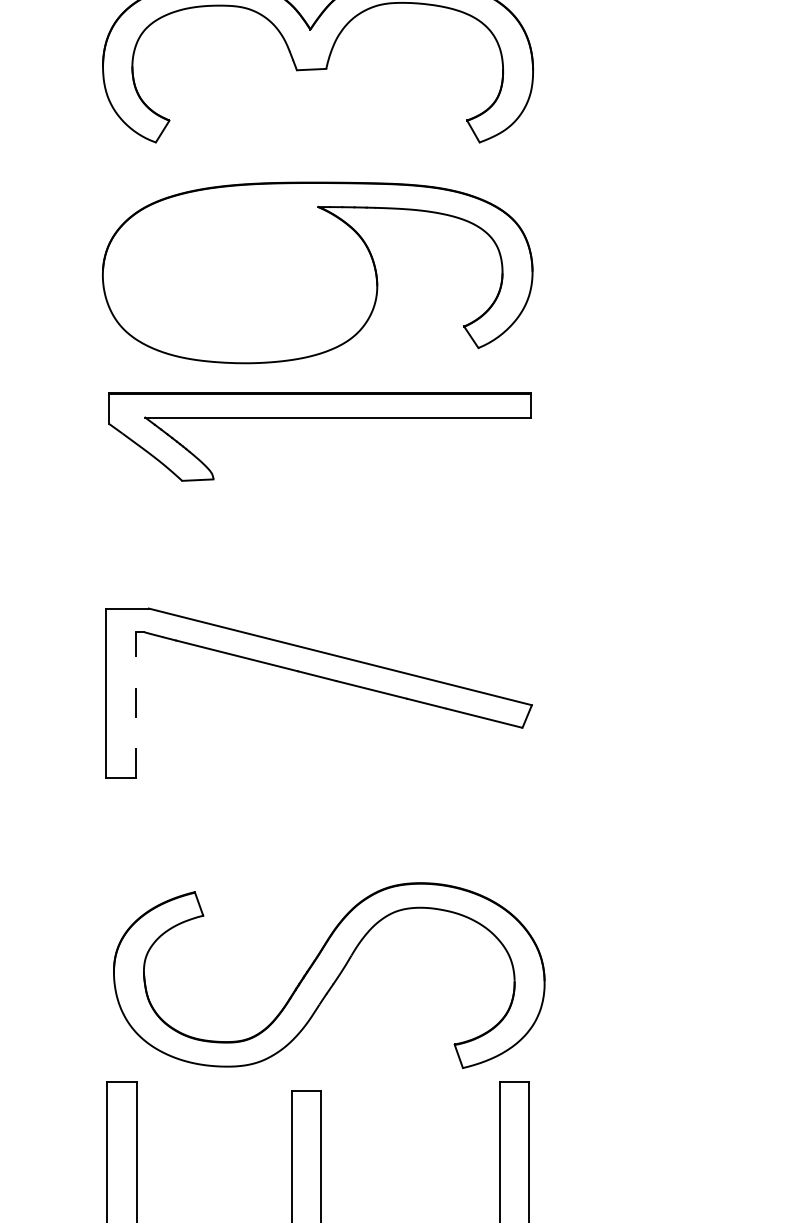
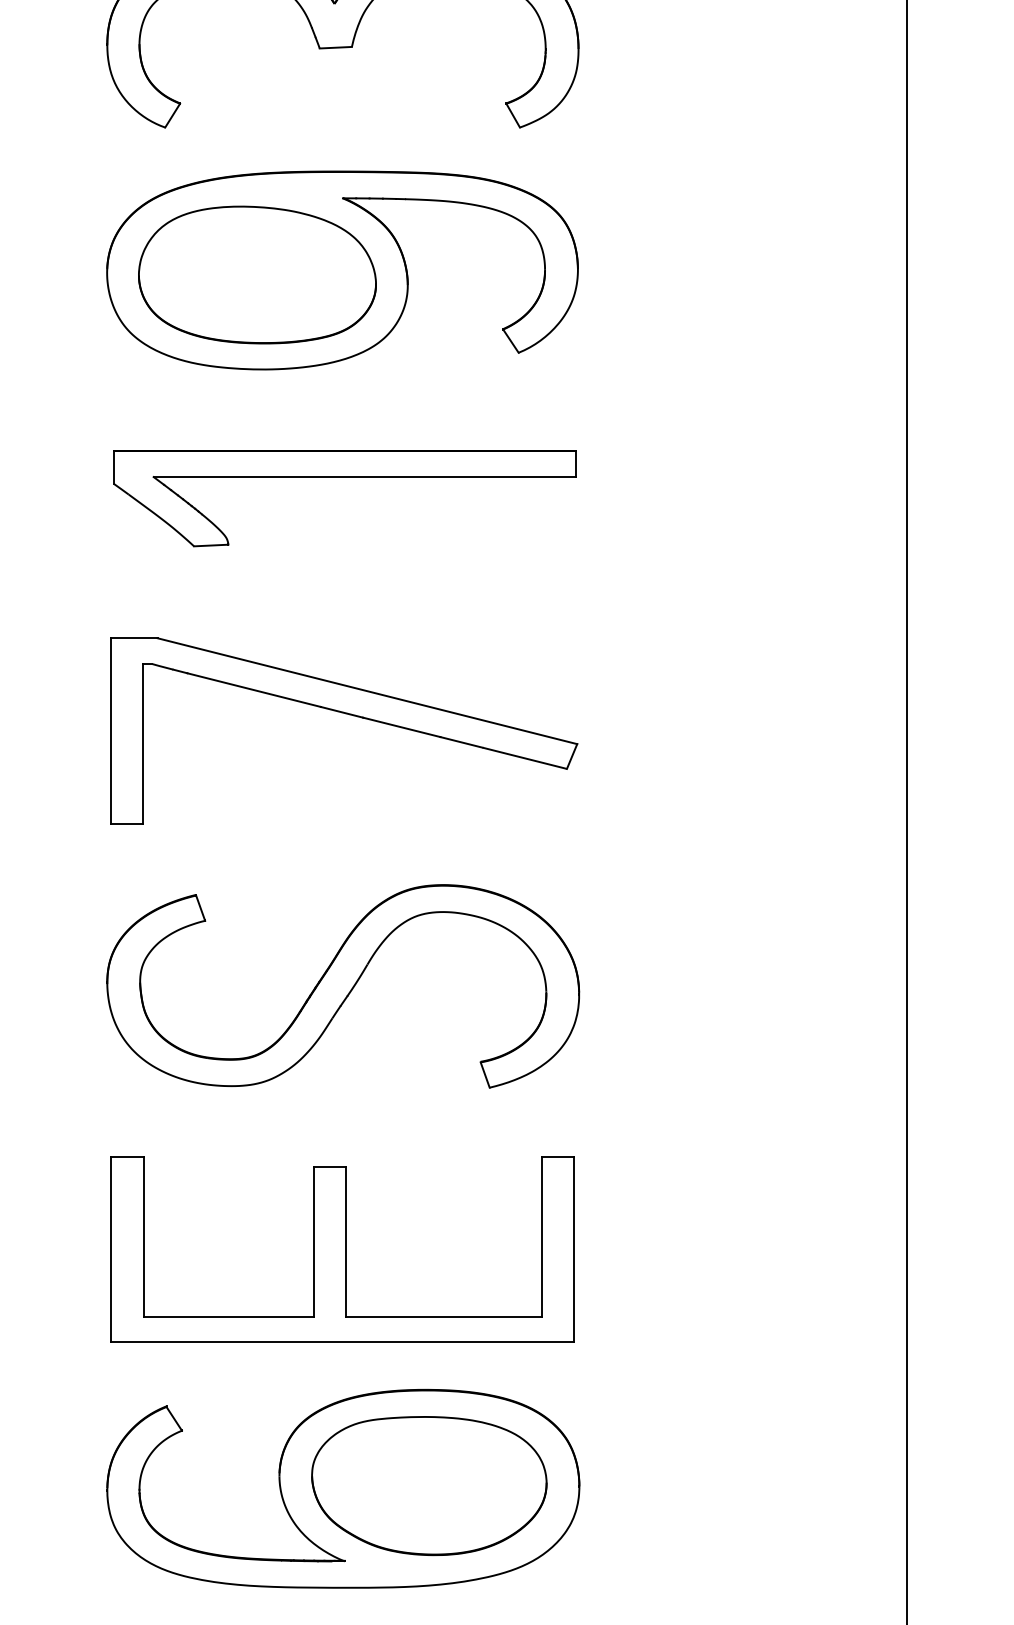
part: (240, 276) -> (257, 274), added
part: (319, 418) -> (344, 477), moved
line: (136, 704) -> (143, 743), dashed -> solid
part: (329, 975) -> (343, 986), moved

